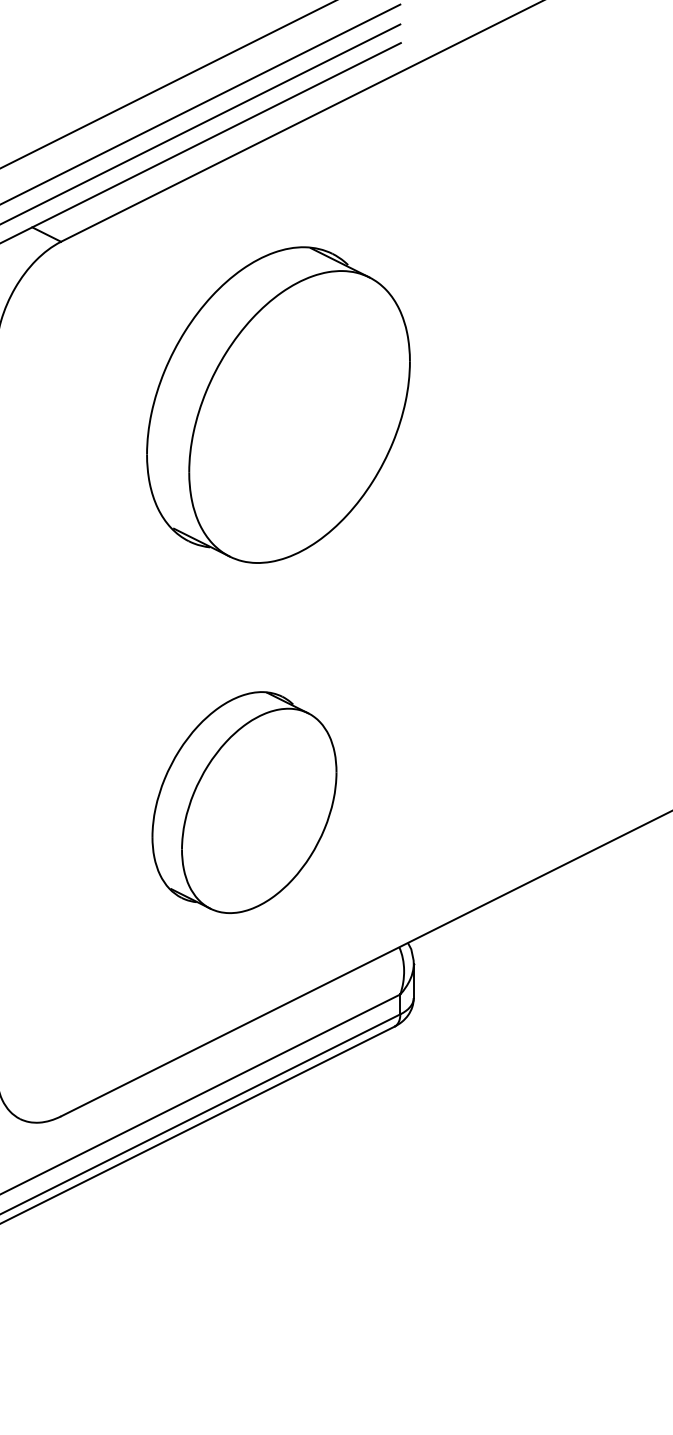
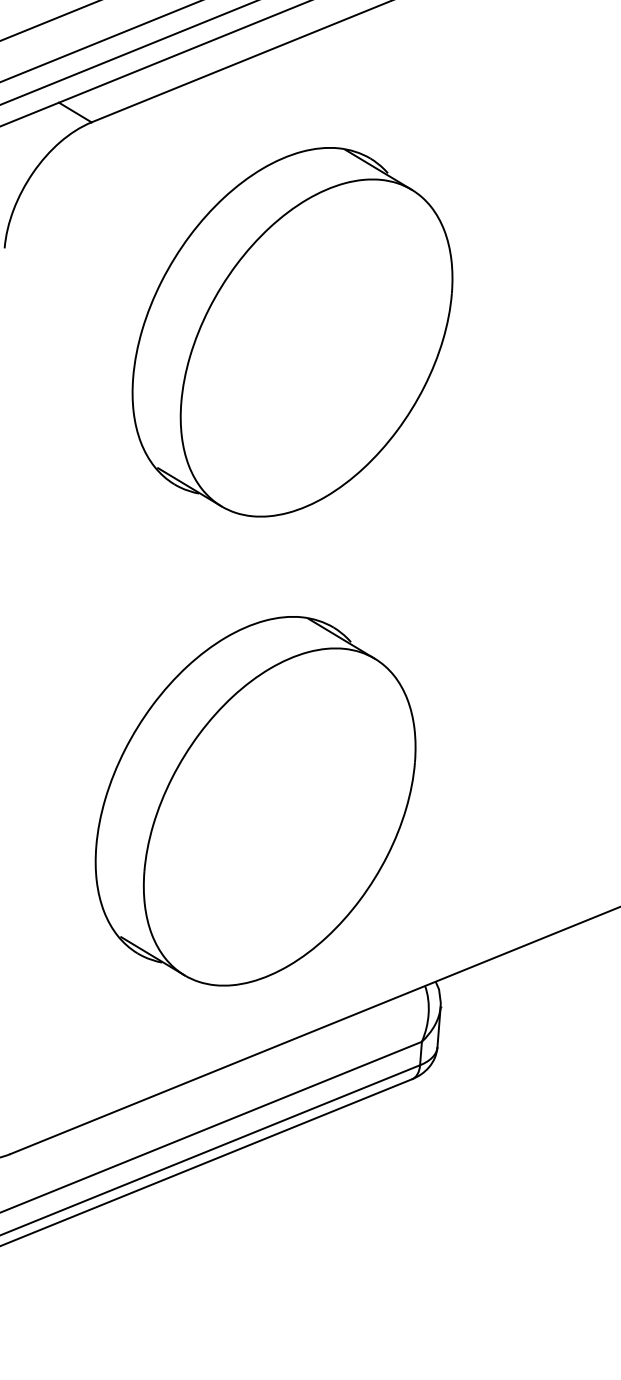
part: (278, 404) -> (292, 331), moved
part: (244, 802) -> (255, 800), size x1.43

